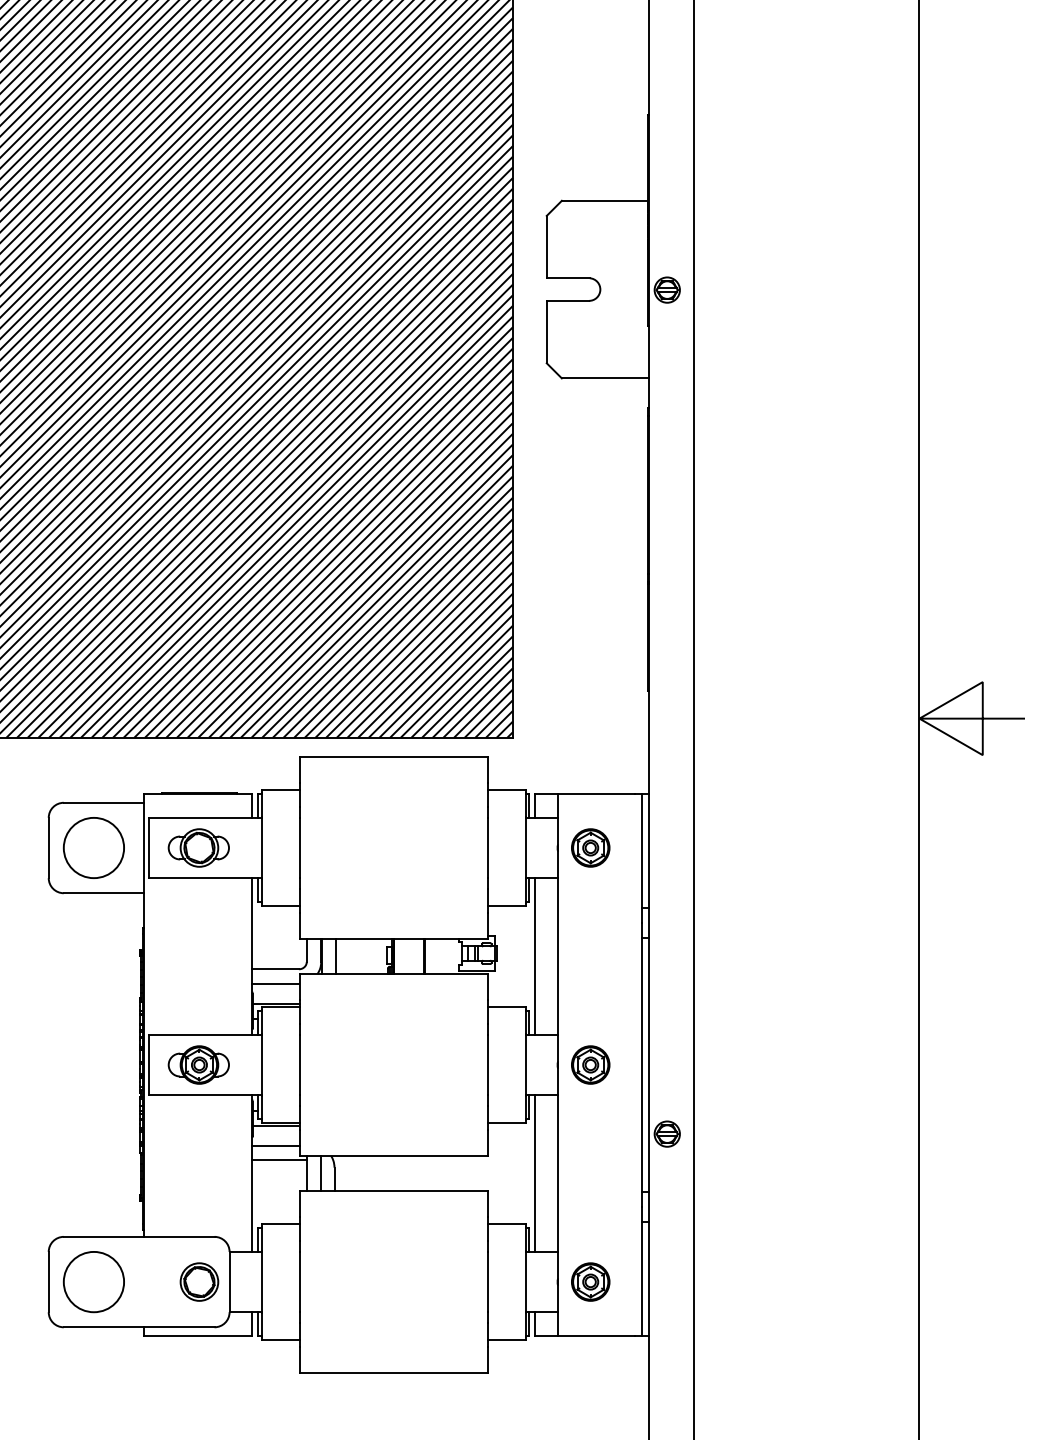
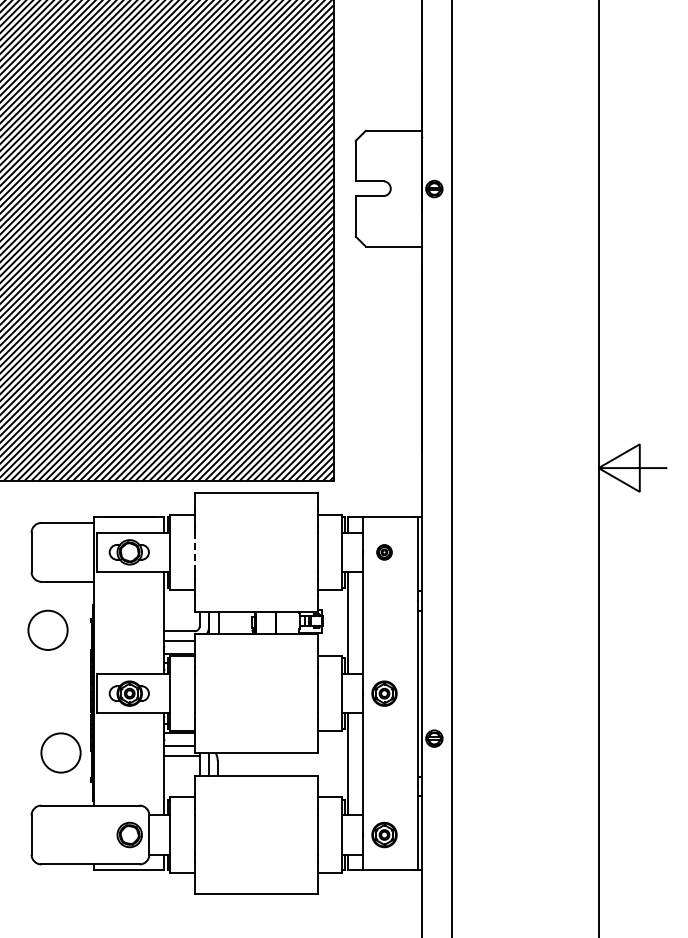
circle: (93, 846) -> (47, 629), moved
line: (300, 848) -> (195, 552), solid -> dashed
part: (590, 848) -> (384, 552), size x0.6
circle: (93, 1281) -> (60, 752), moved

